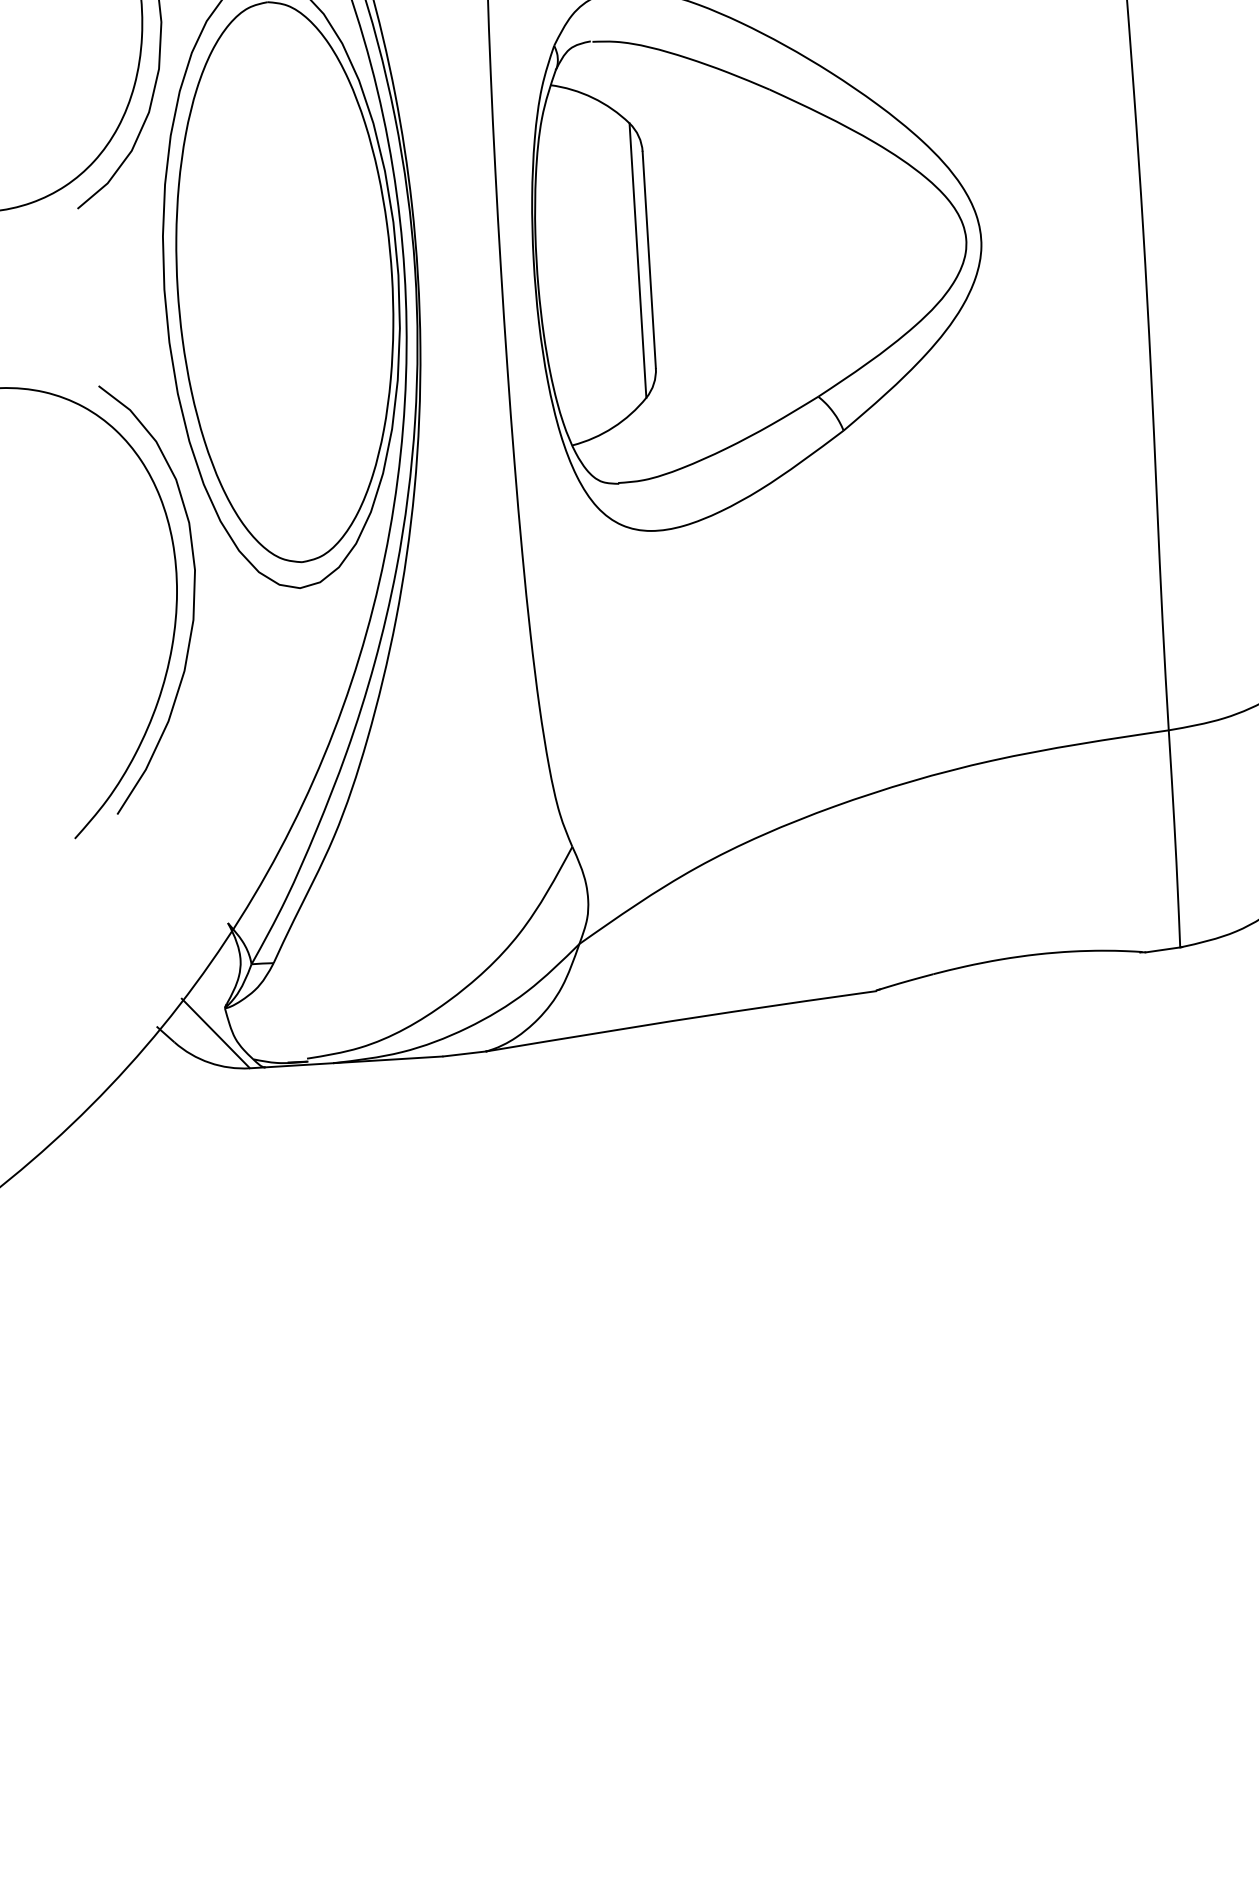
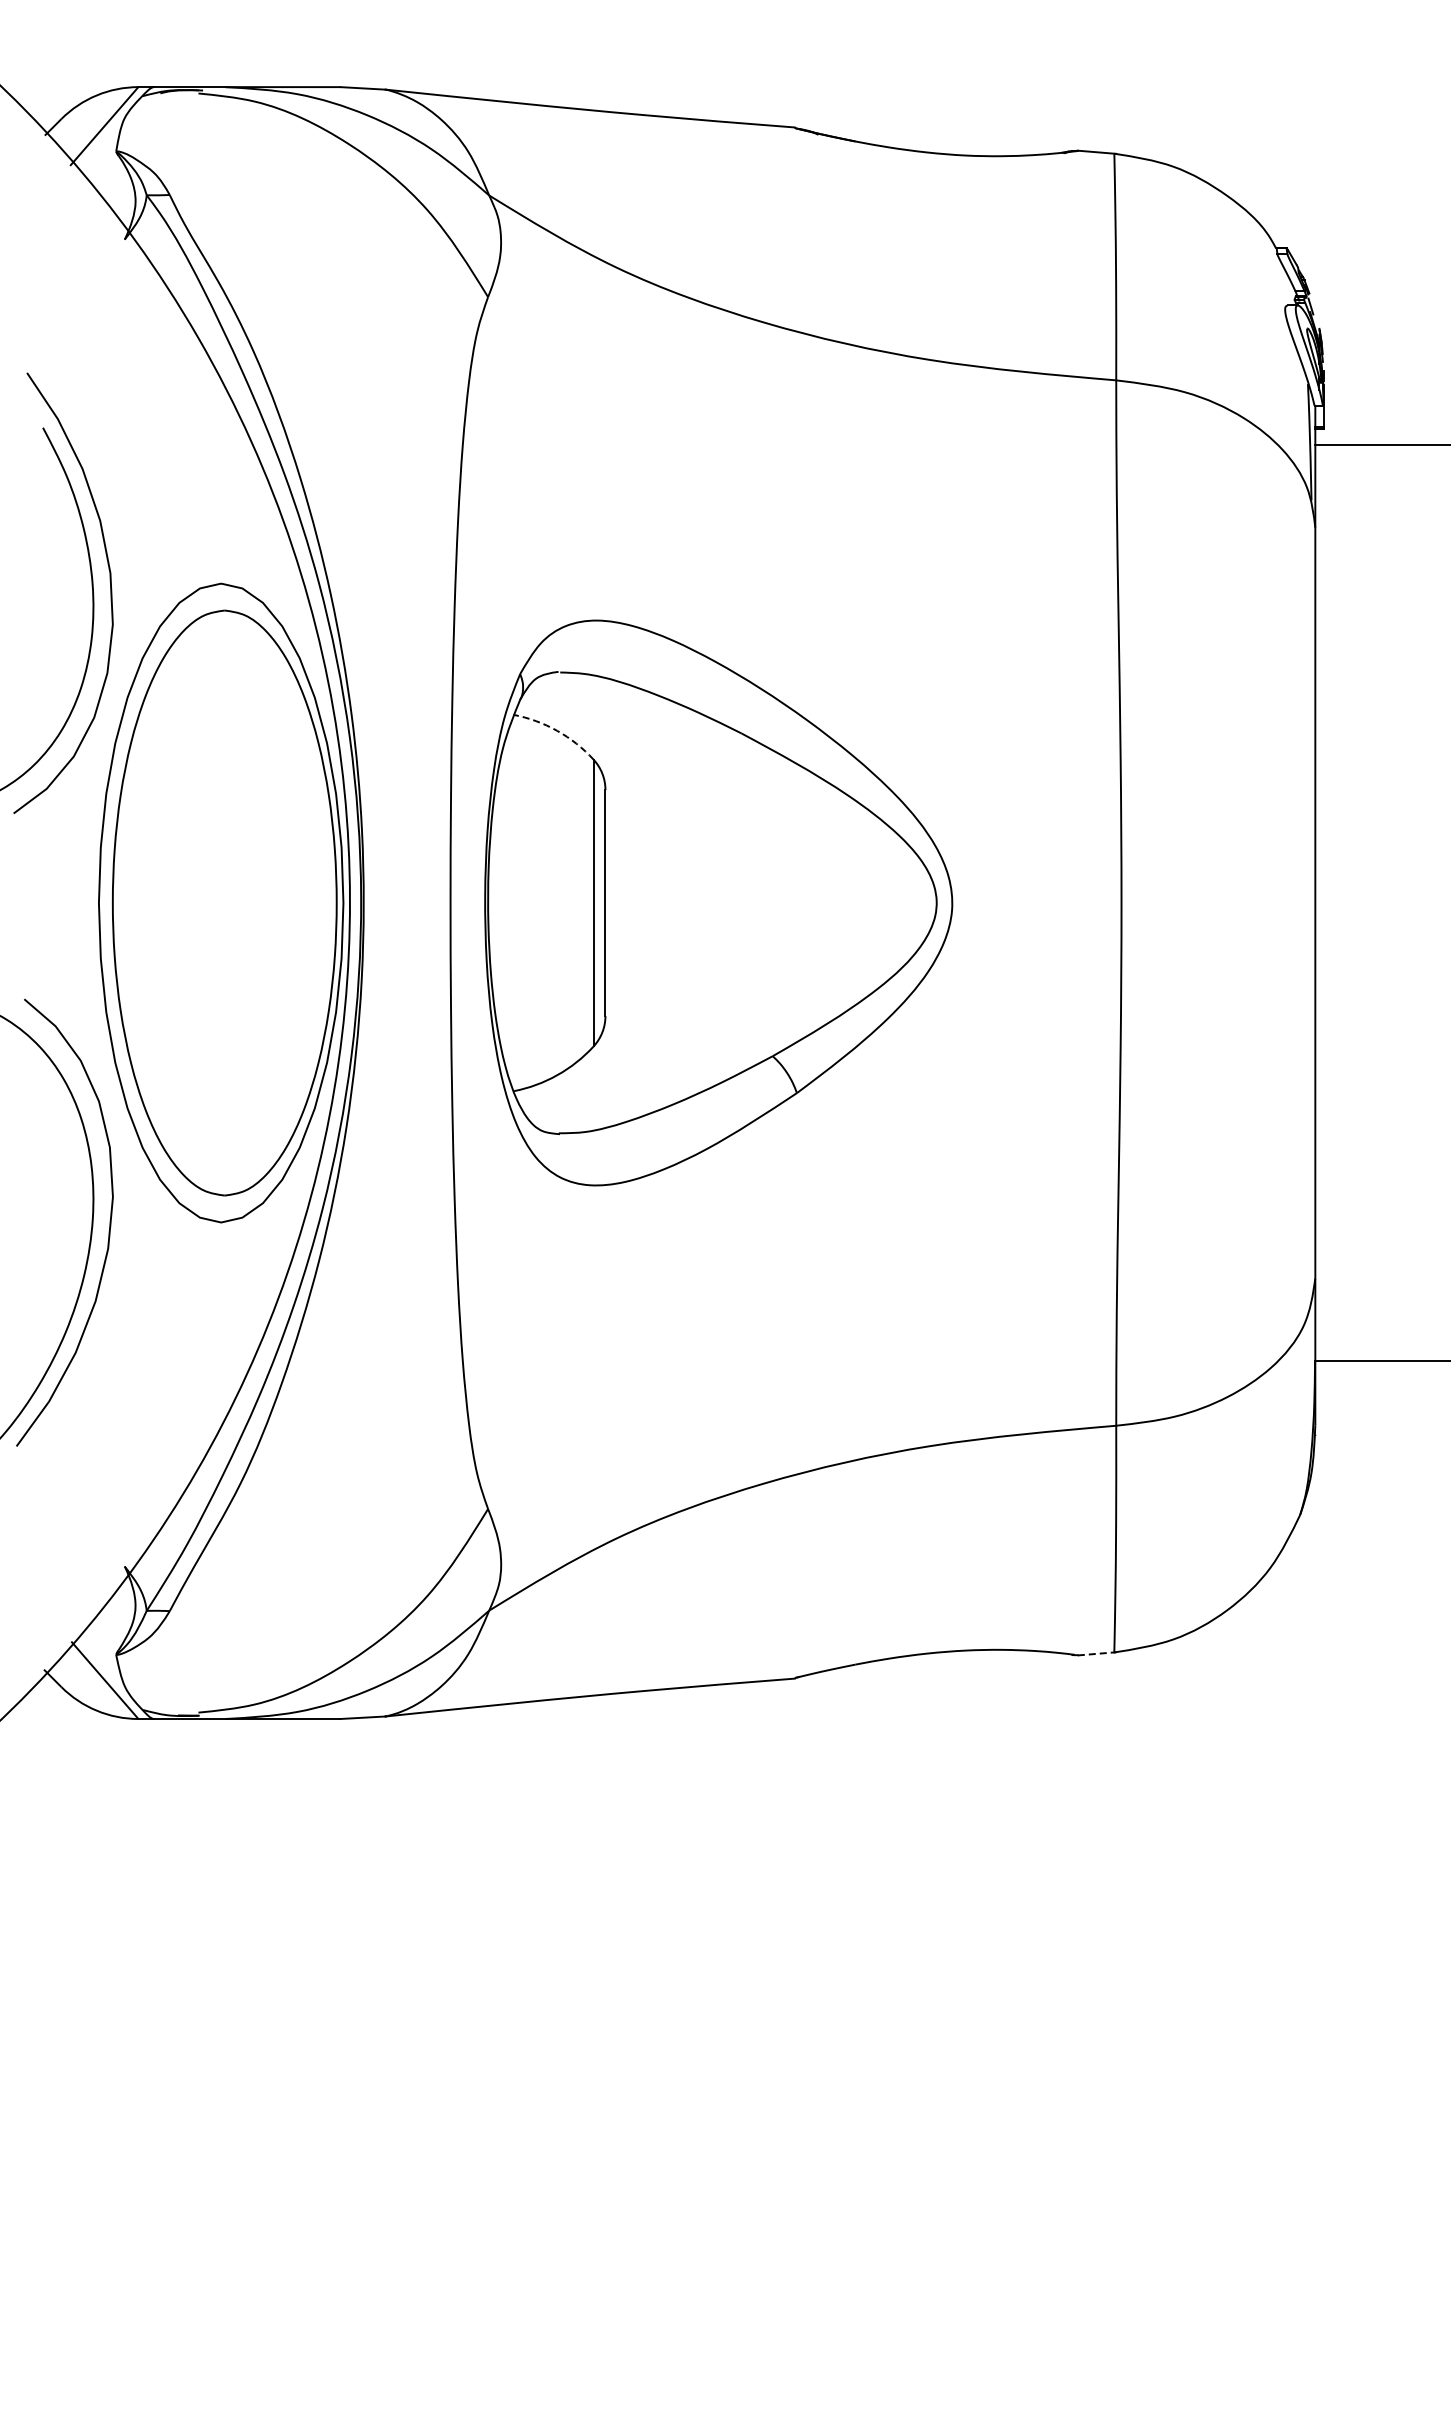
arc: (593, 97) -> (557, 730), solid -> dashed
line: (1164, 949) -> (1097, 1653), solid -> dashed

